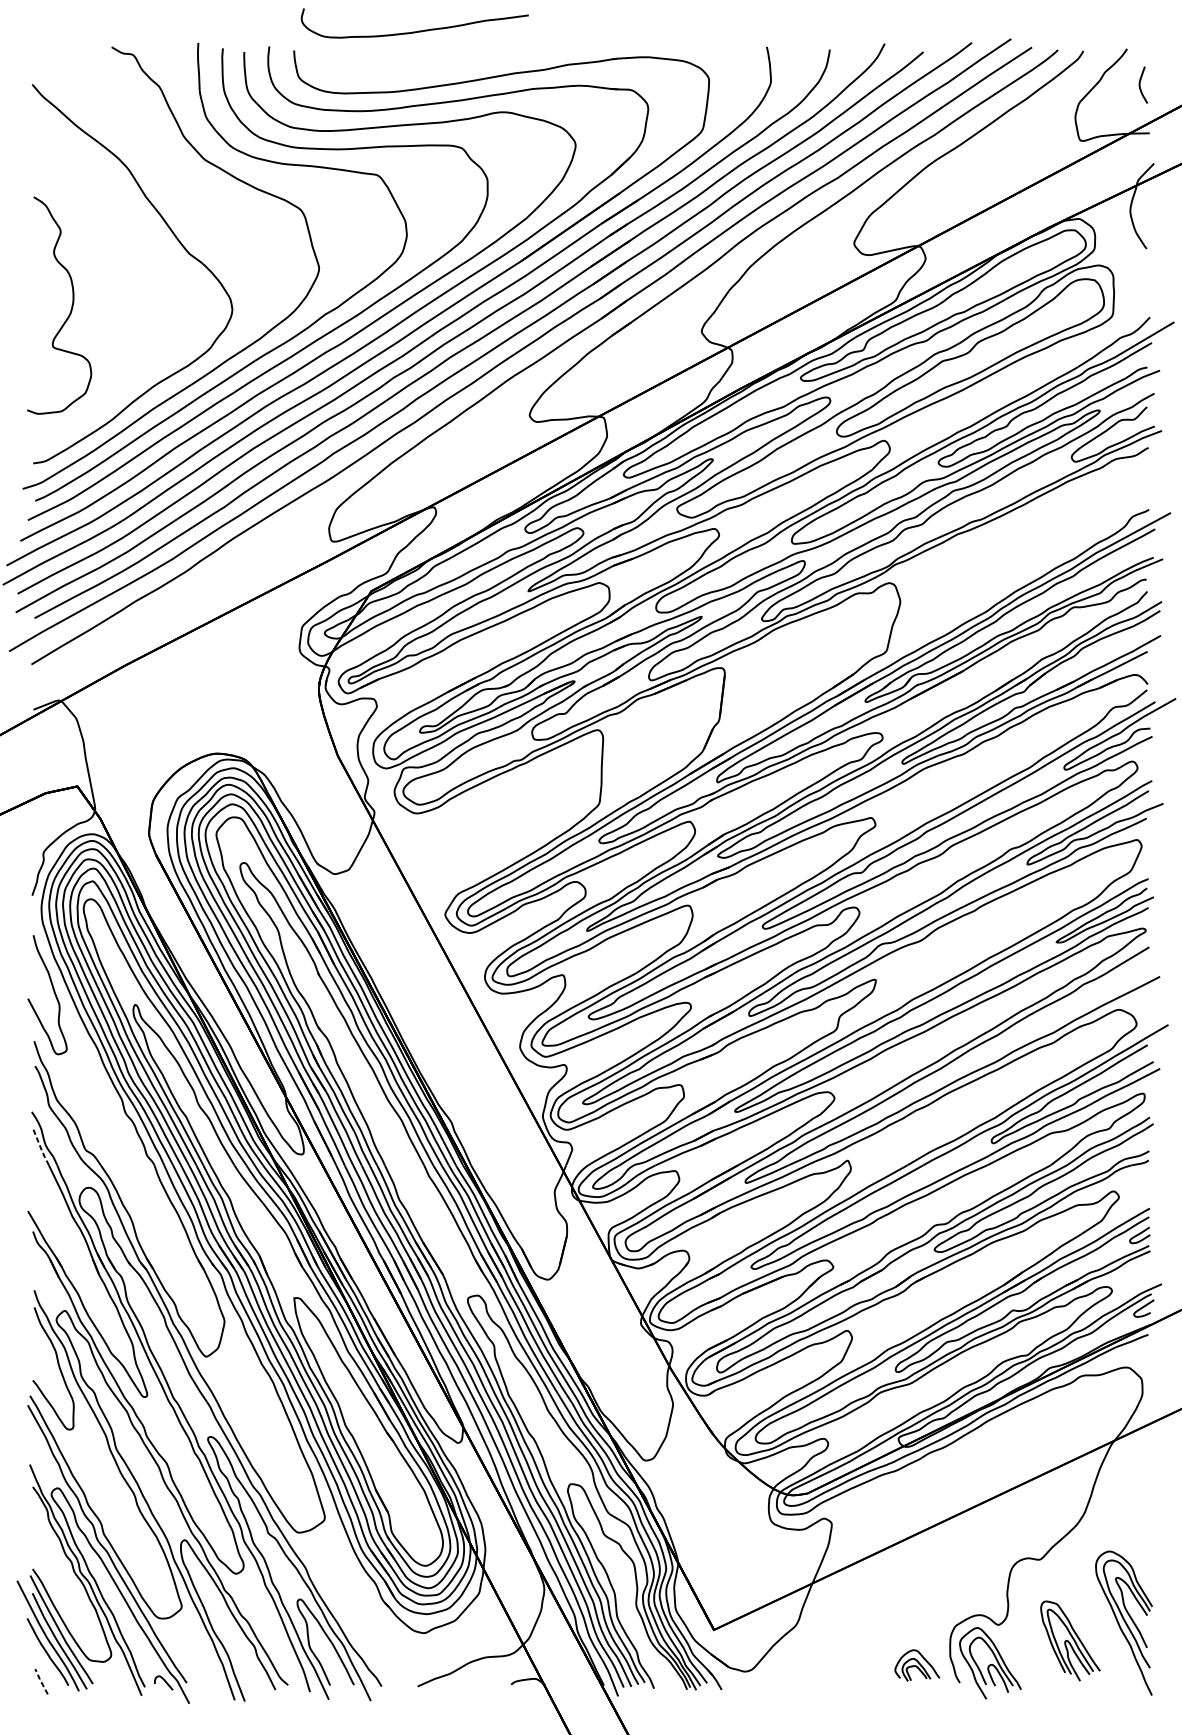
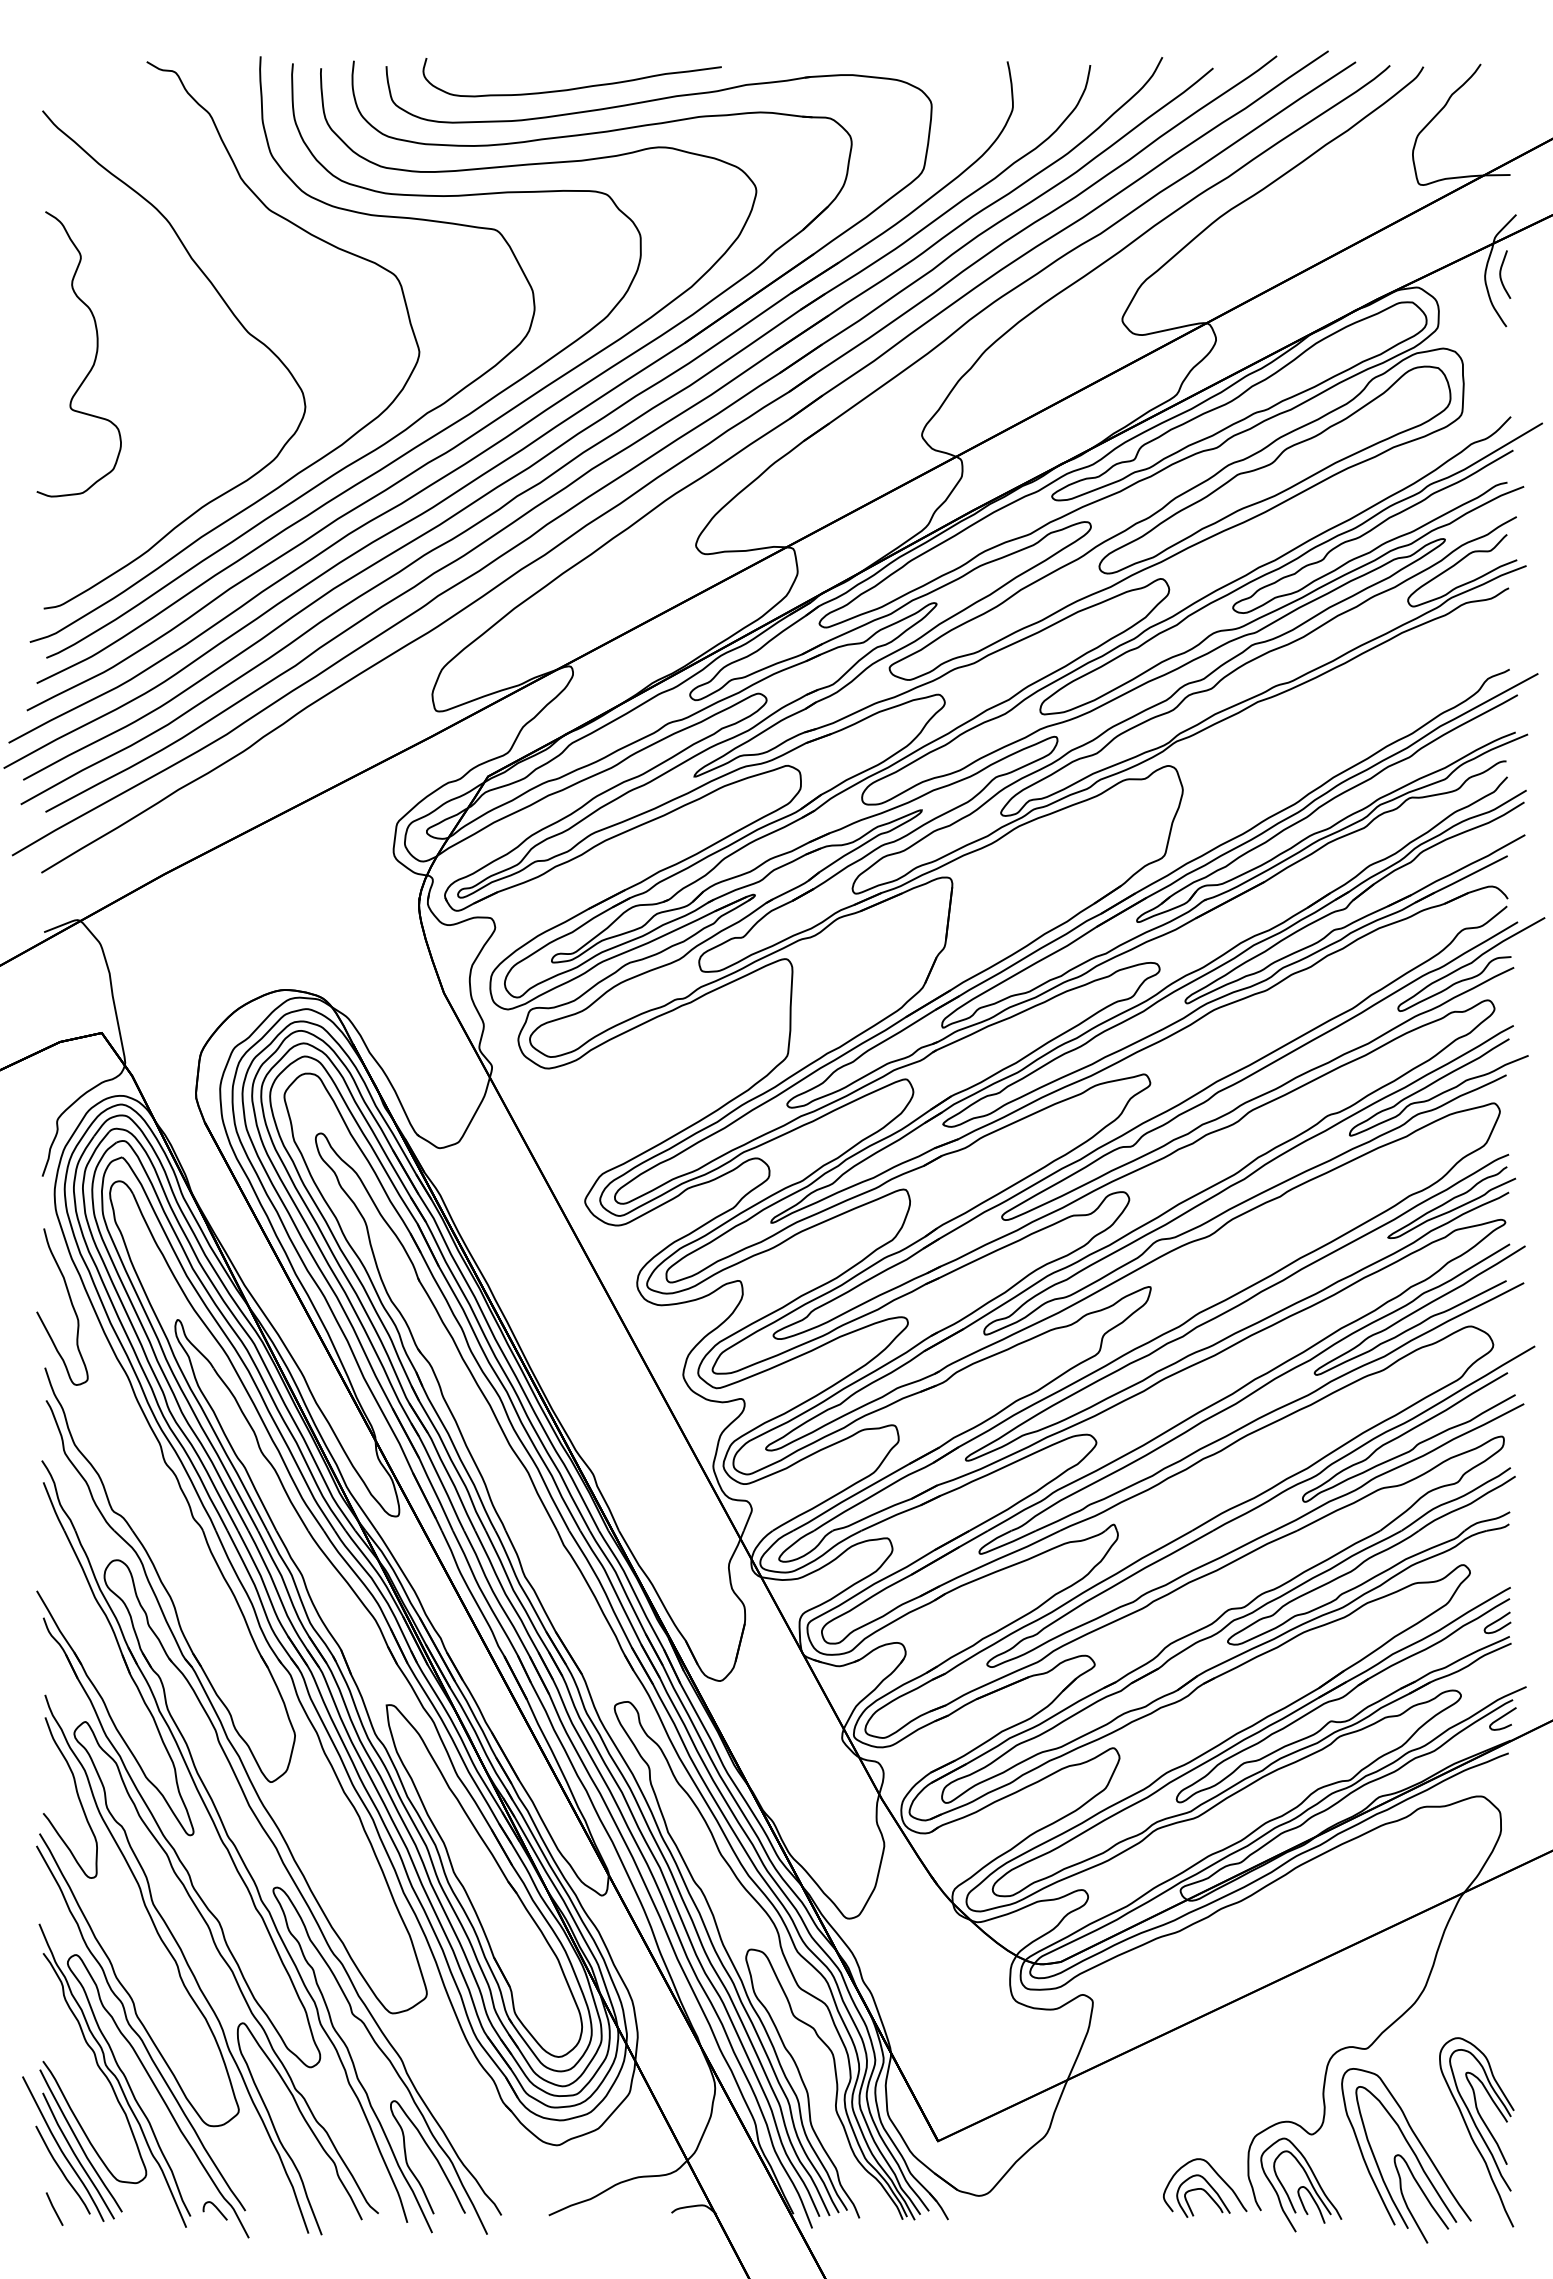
curve: (417, 30) -> (575, 87), moved
curve: (1140, 84) -> (1501, 274), moved
curve: (71, 308) -> (94, 358), moved
curve: (1080, 997) -> (1419, 1310), added
line: (40, 1147) -> (53, 1507), dashed -> solid
part: (1070, 1640) -> (1406, 2155), size x1.67
part: (917, 1665) -> (1205, 2187), size x1.43
line: (40, 1681) -> (53, 2208), dashed -> solid

